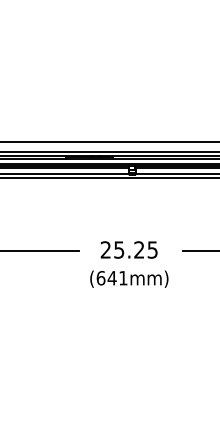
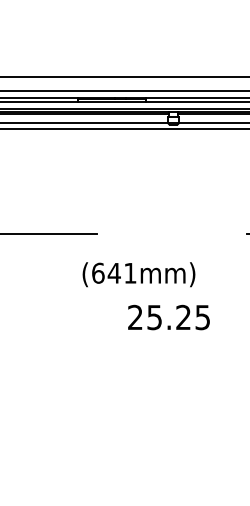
text: (128, 249) -> (167, 316), moved
text: (129, 278) -> (139, 273), moved

